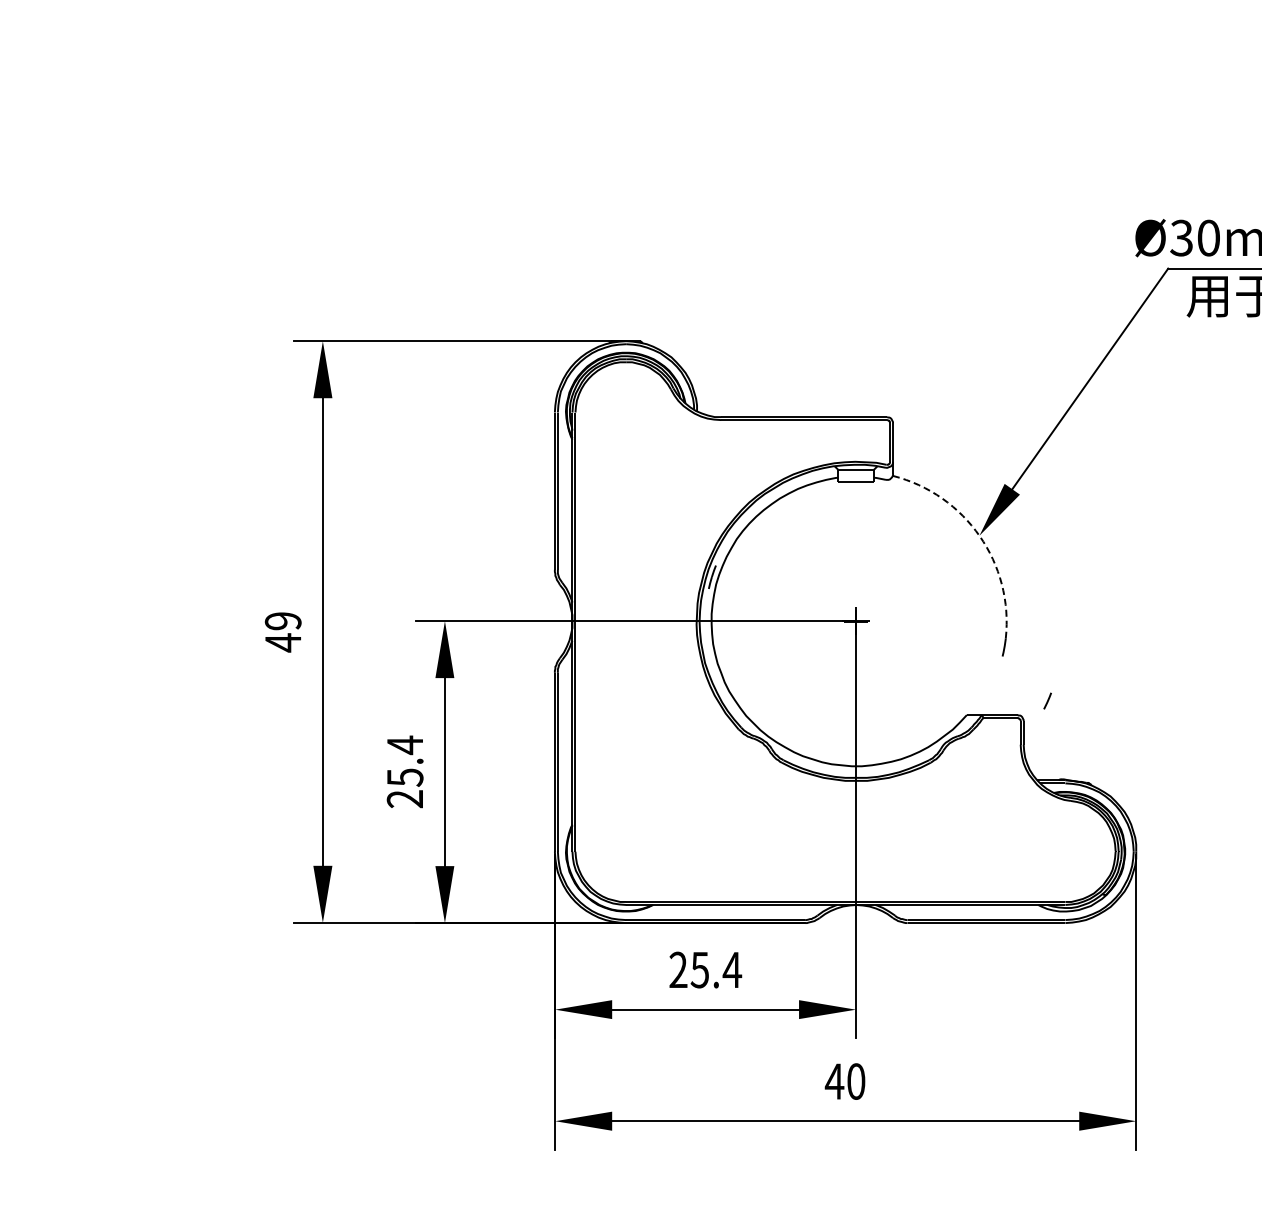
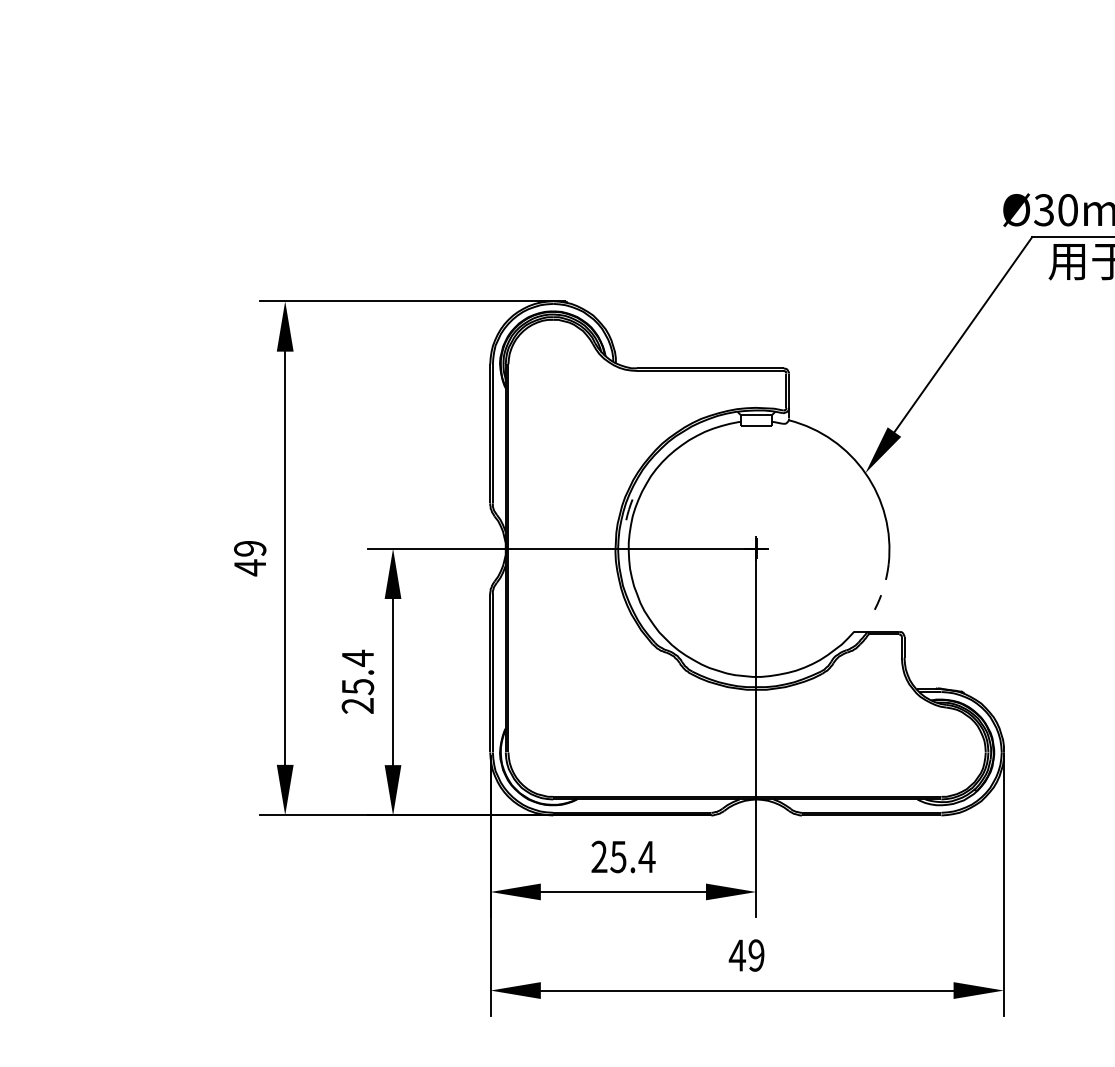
arc: (979, 536) -> (865, 473), dashed -> solid
line: (1047, 700) -> (877, 601), moved
text: (856, 1081) -> (756, 955), 40 -> 49

